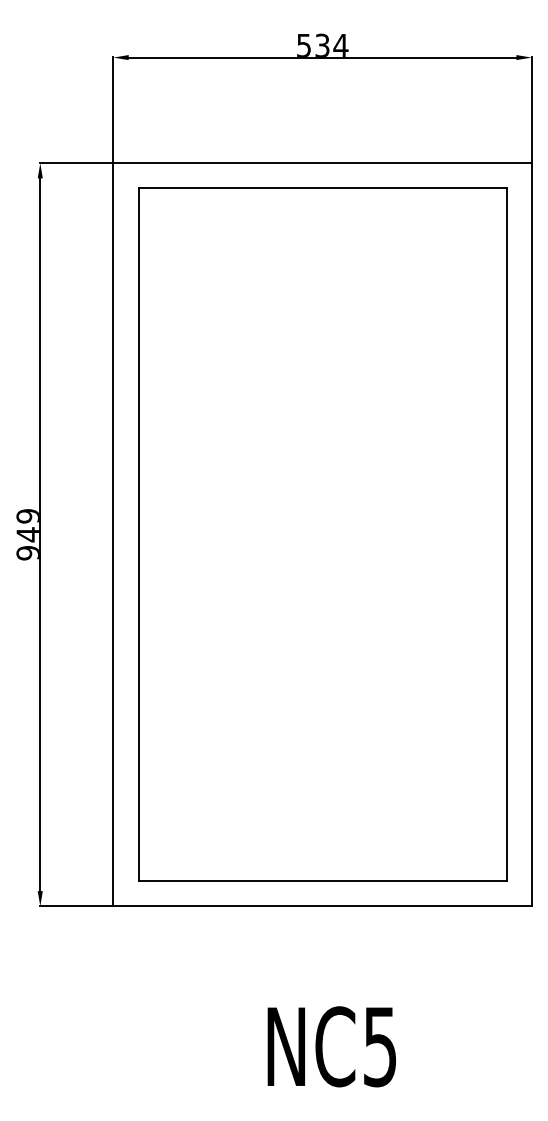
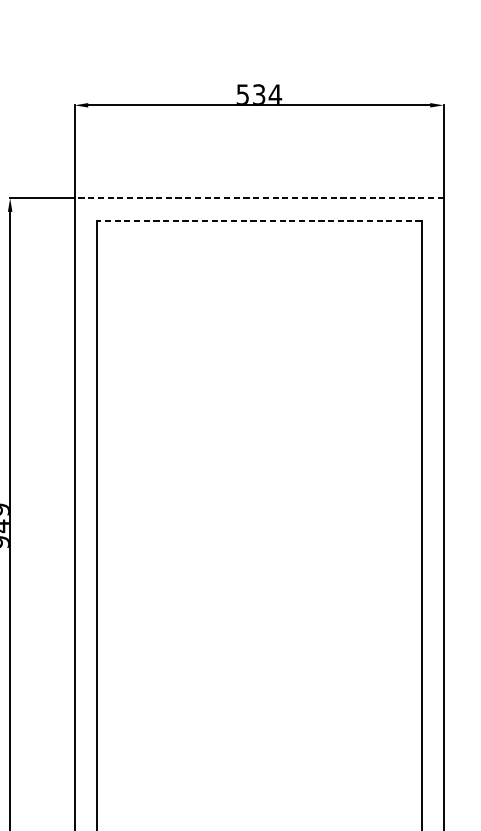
line: (322, 163) -> (259, 198), solid -> dashed
line: (322, 188) -> (259, 220), solid -> dashed

